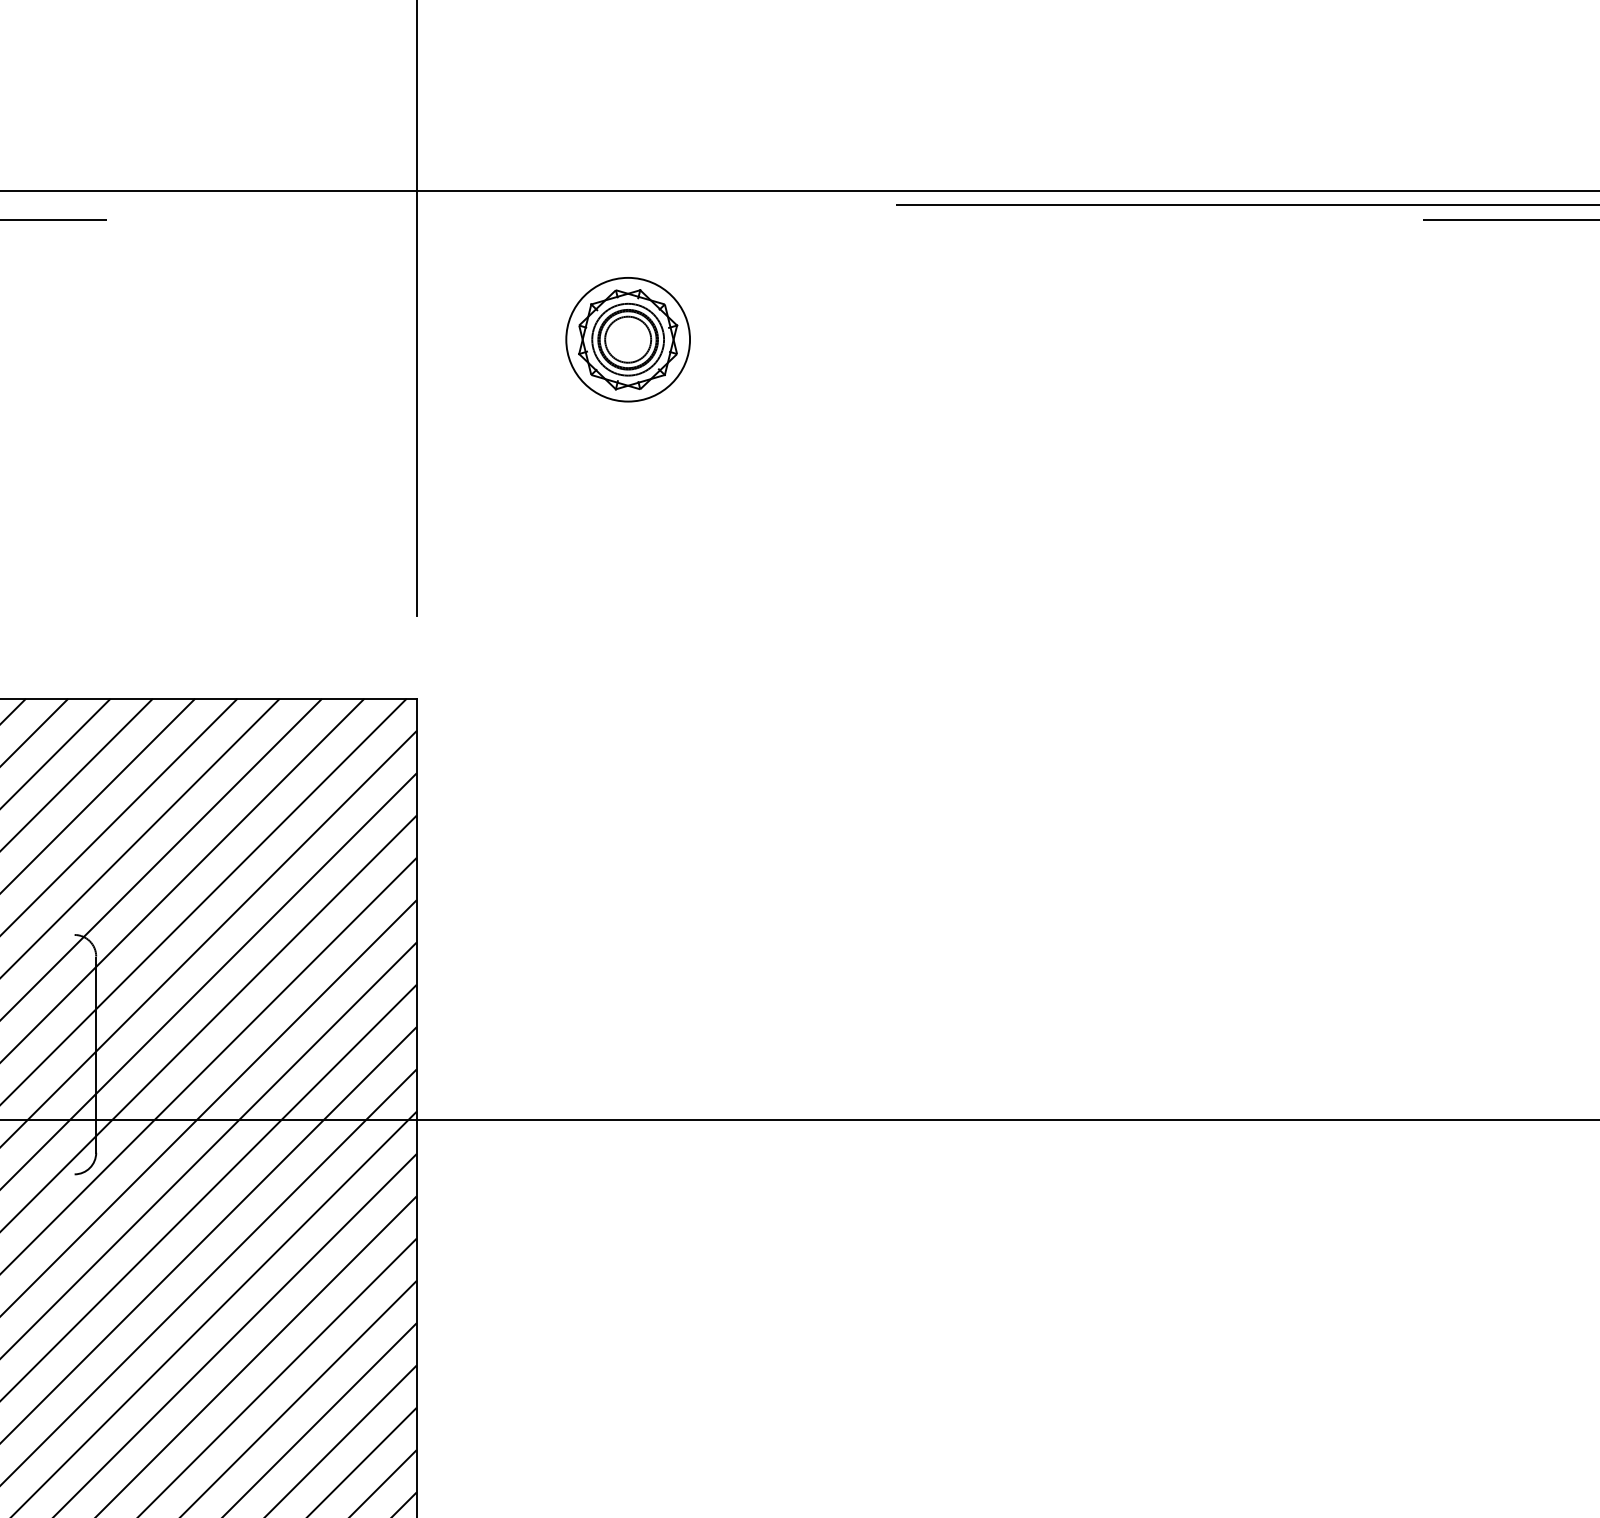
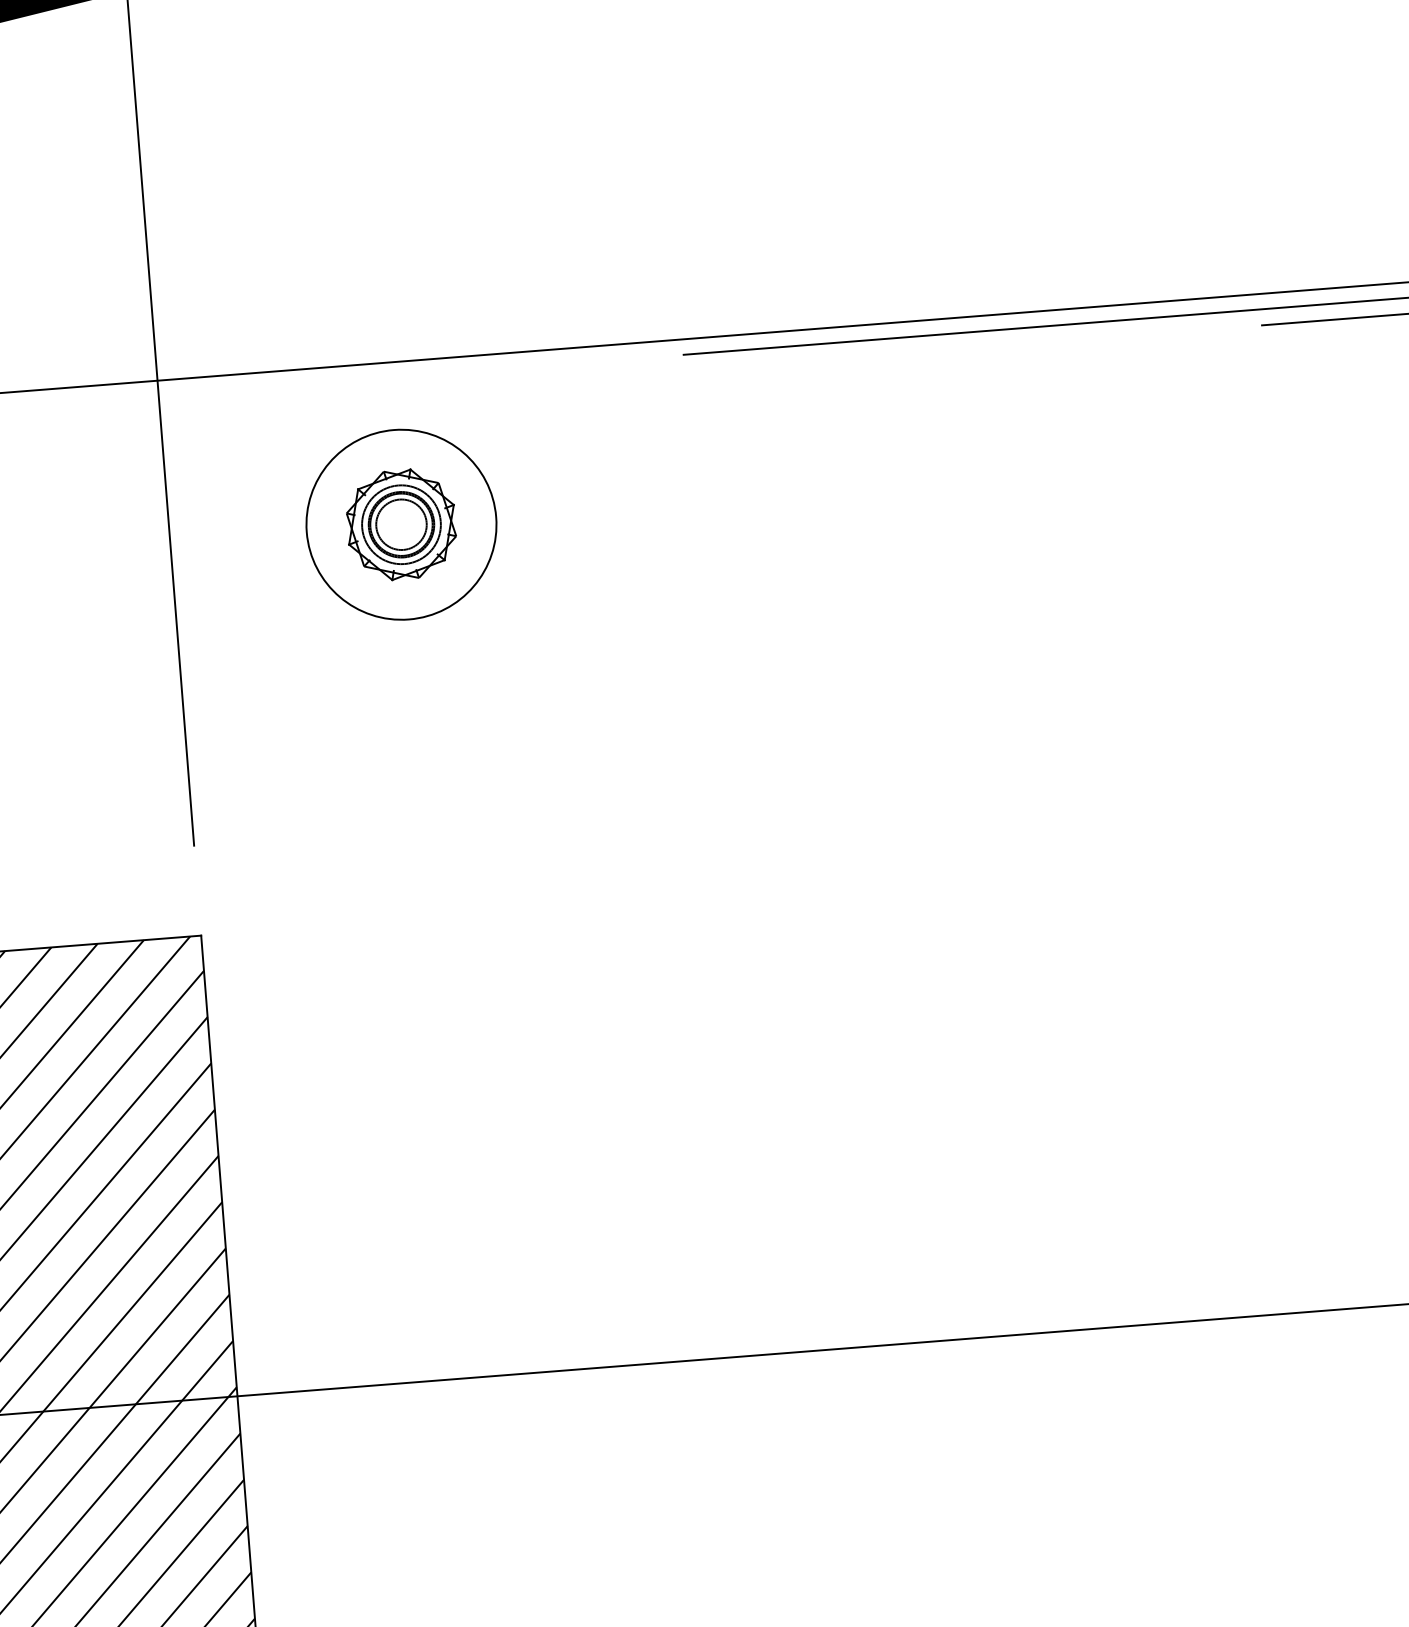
circle: (628, 339) -> (401, 524), size x1.4

